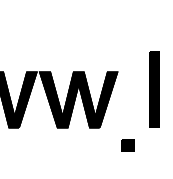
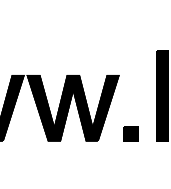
part: (127, 145) -> (130, 133), moved

